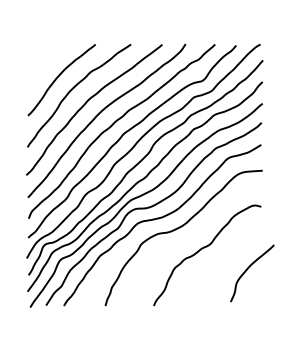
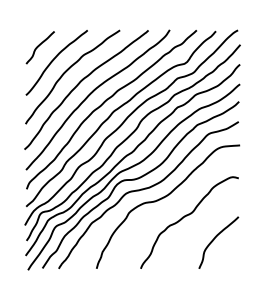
curve: (42, 62) -> (39, 46), added
curve: (248, 269) -> (215, 239), moved

